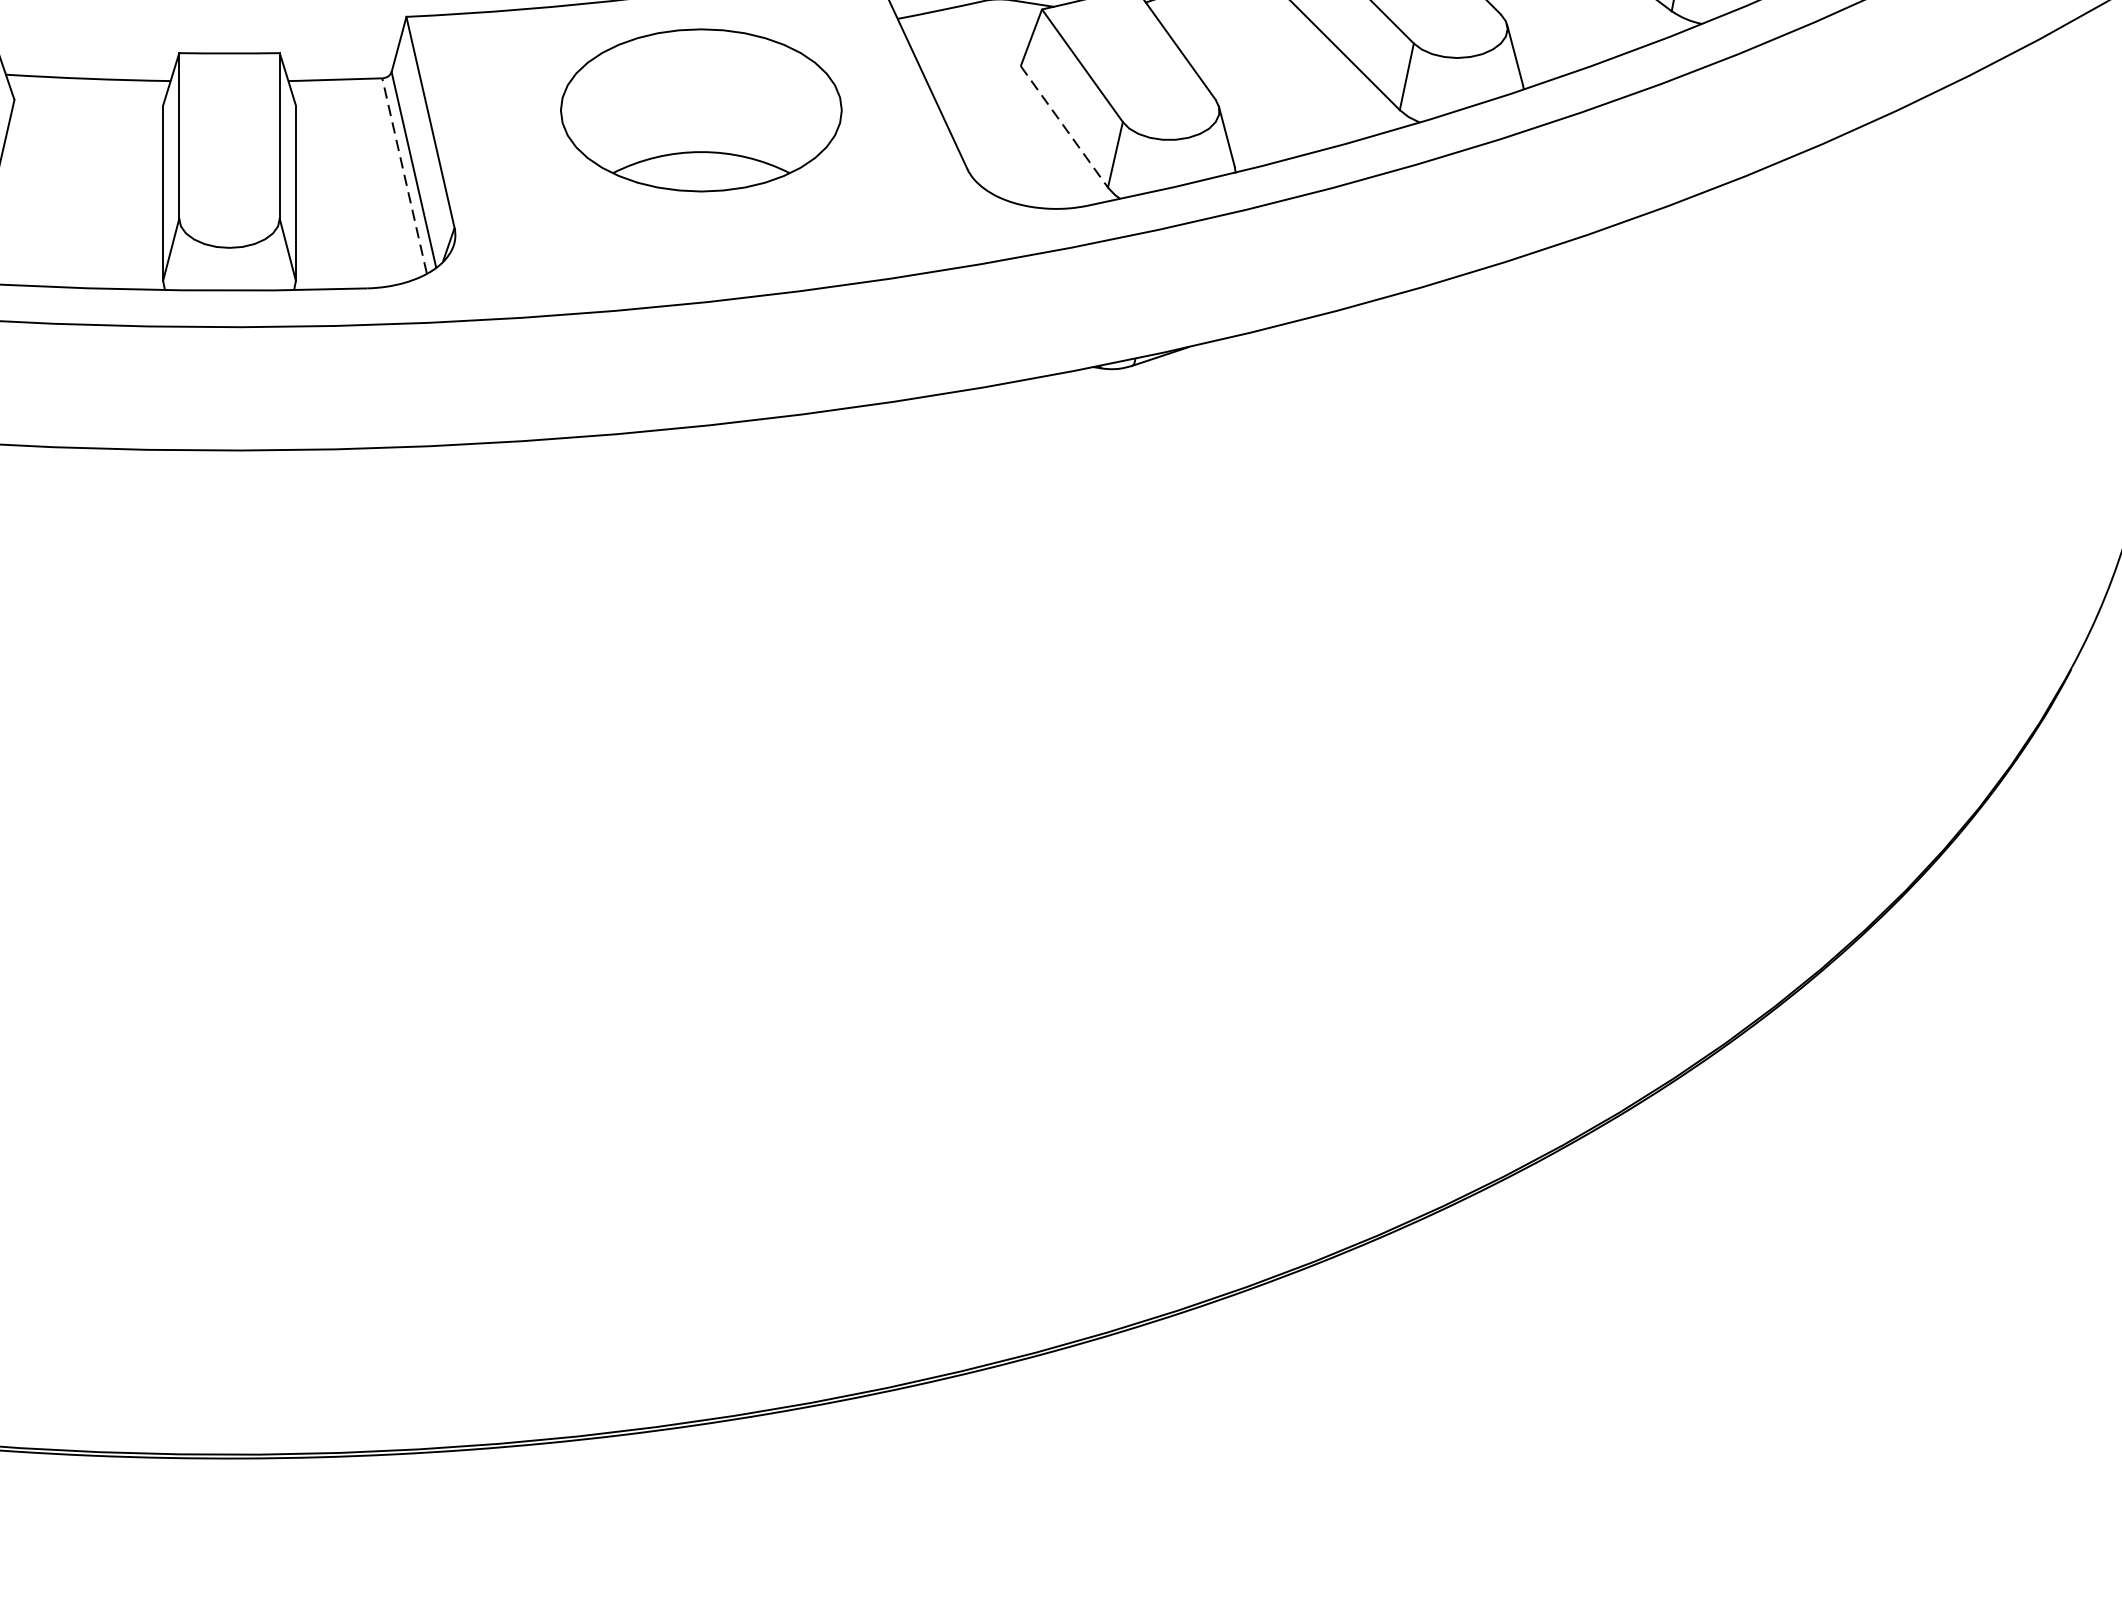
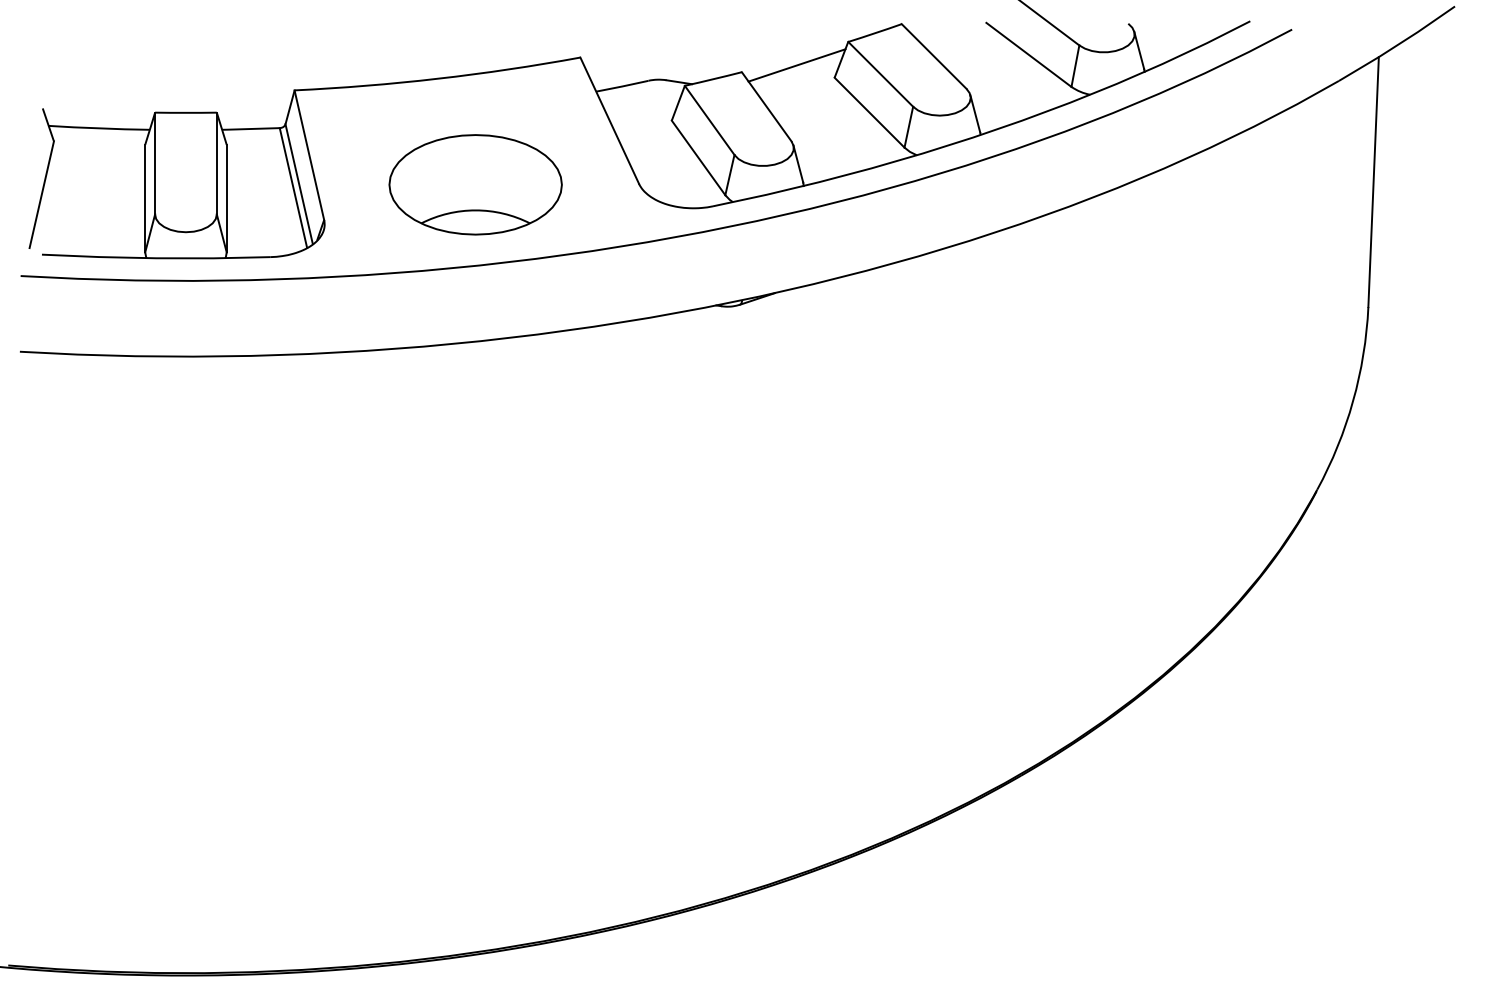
part: (701, 109) -> (475, 184), moved
line: (1064, 126) -> (698, 157), dashed -> solid
line: (404, 175) -> (293, 187), dashed -> solid

